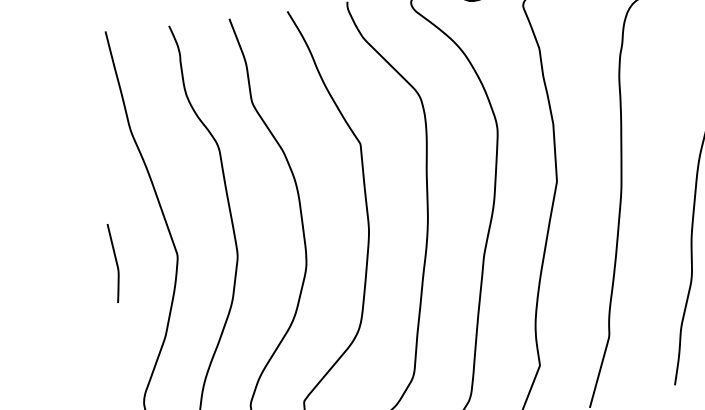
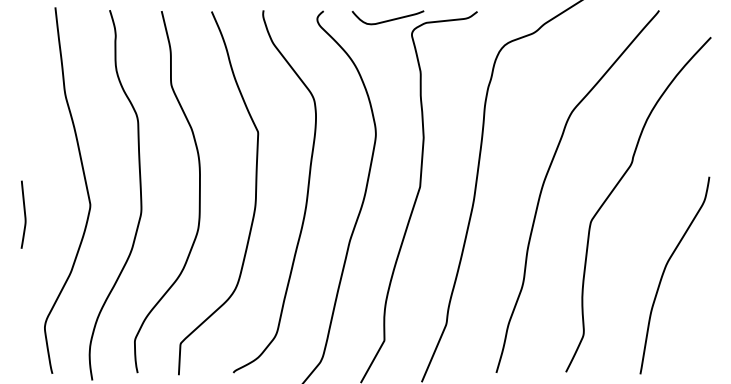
curve: (116, 262) -> (24, 214), moved

